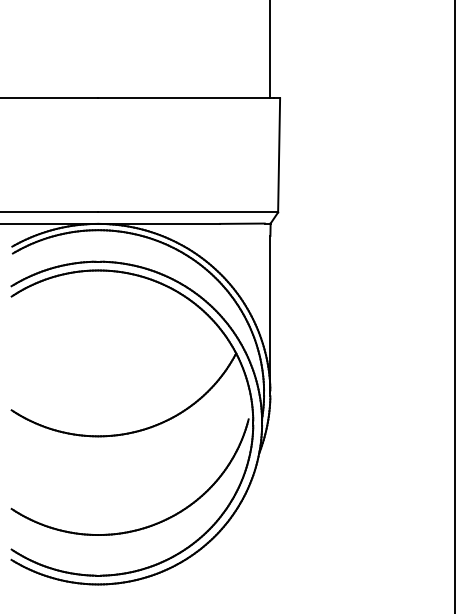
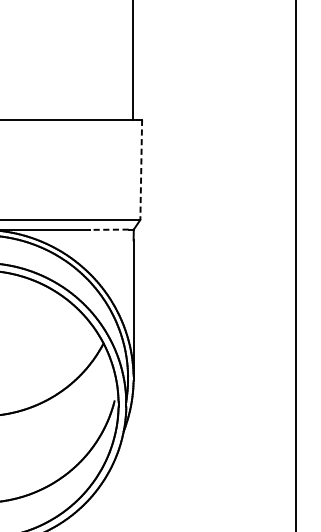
line: (279, 155) -> (141, 169), solid -> dashed
line: (241, 223) -> (108, 229), solid -> dashed

